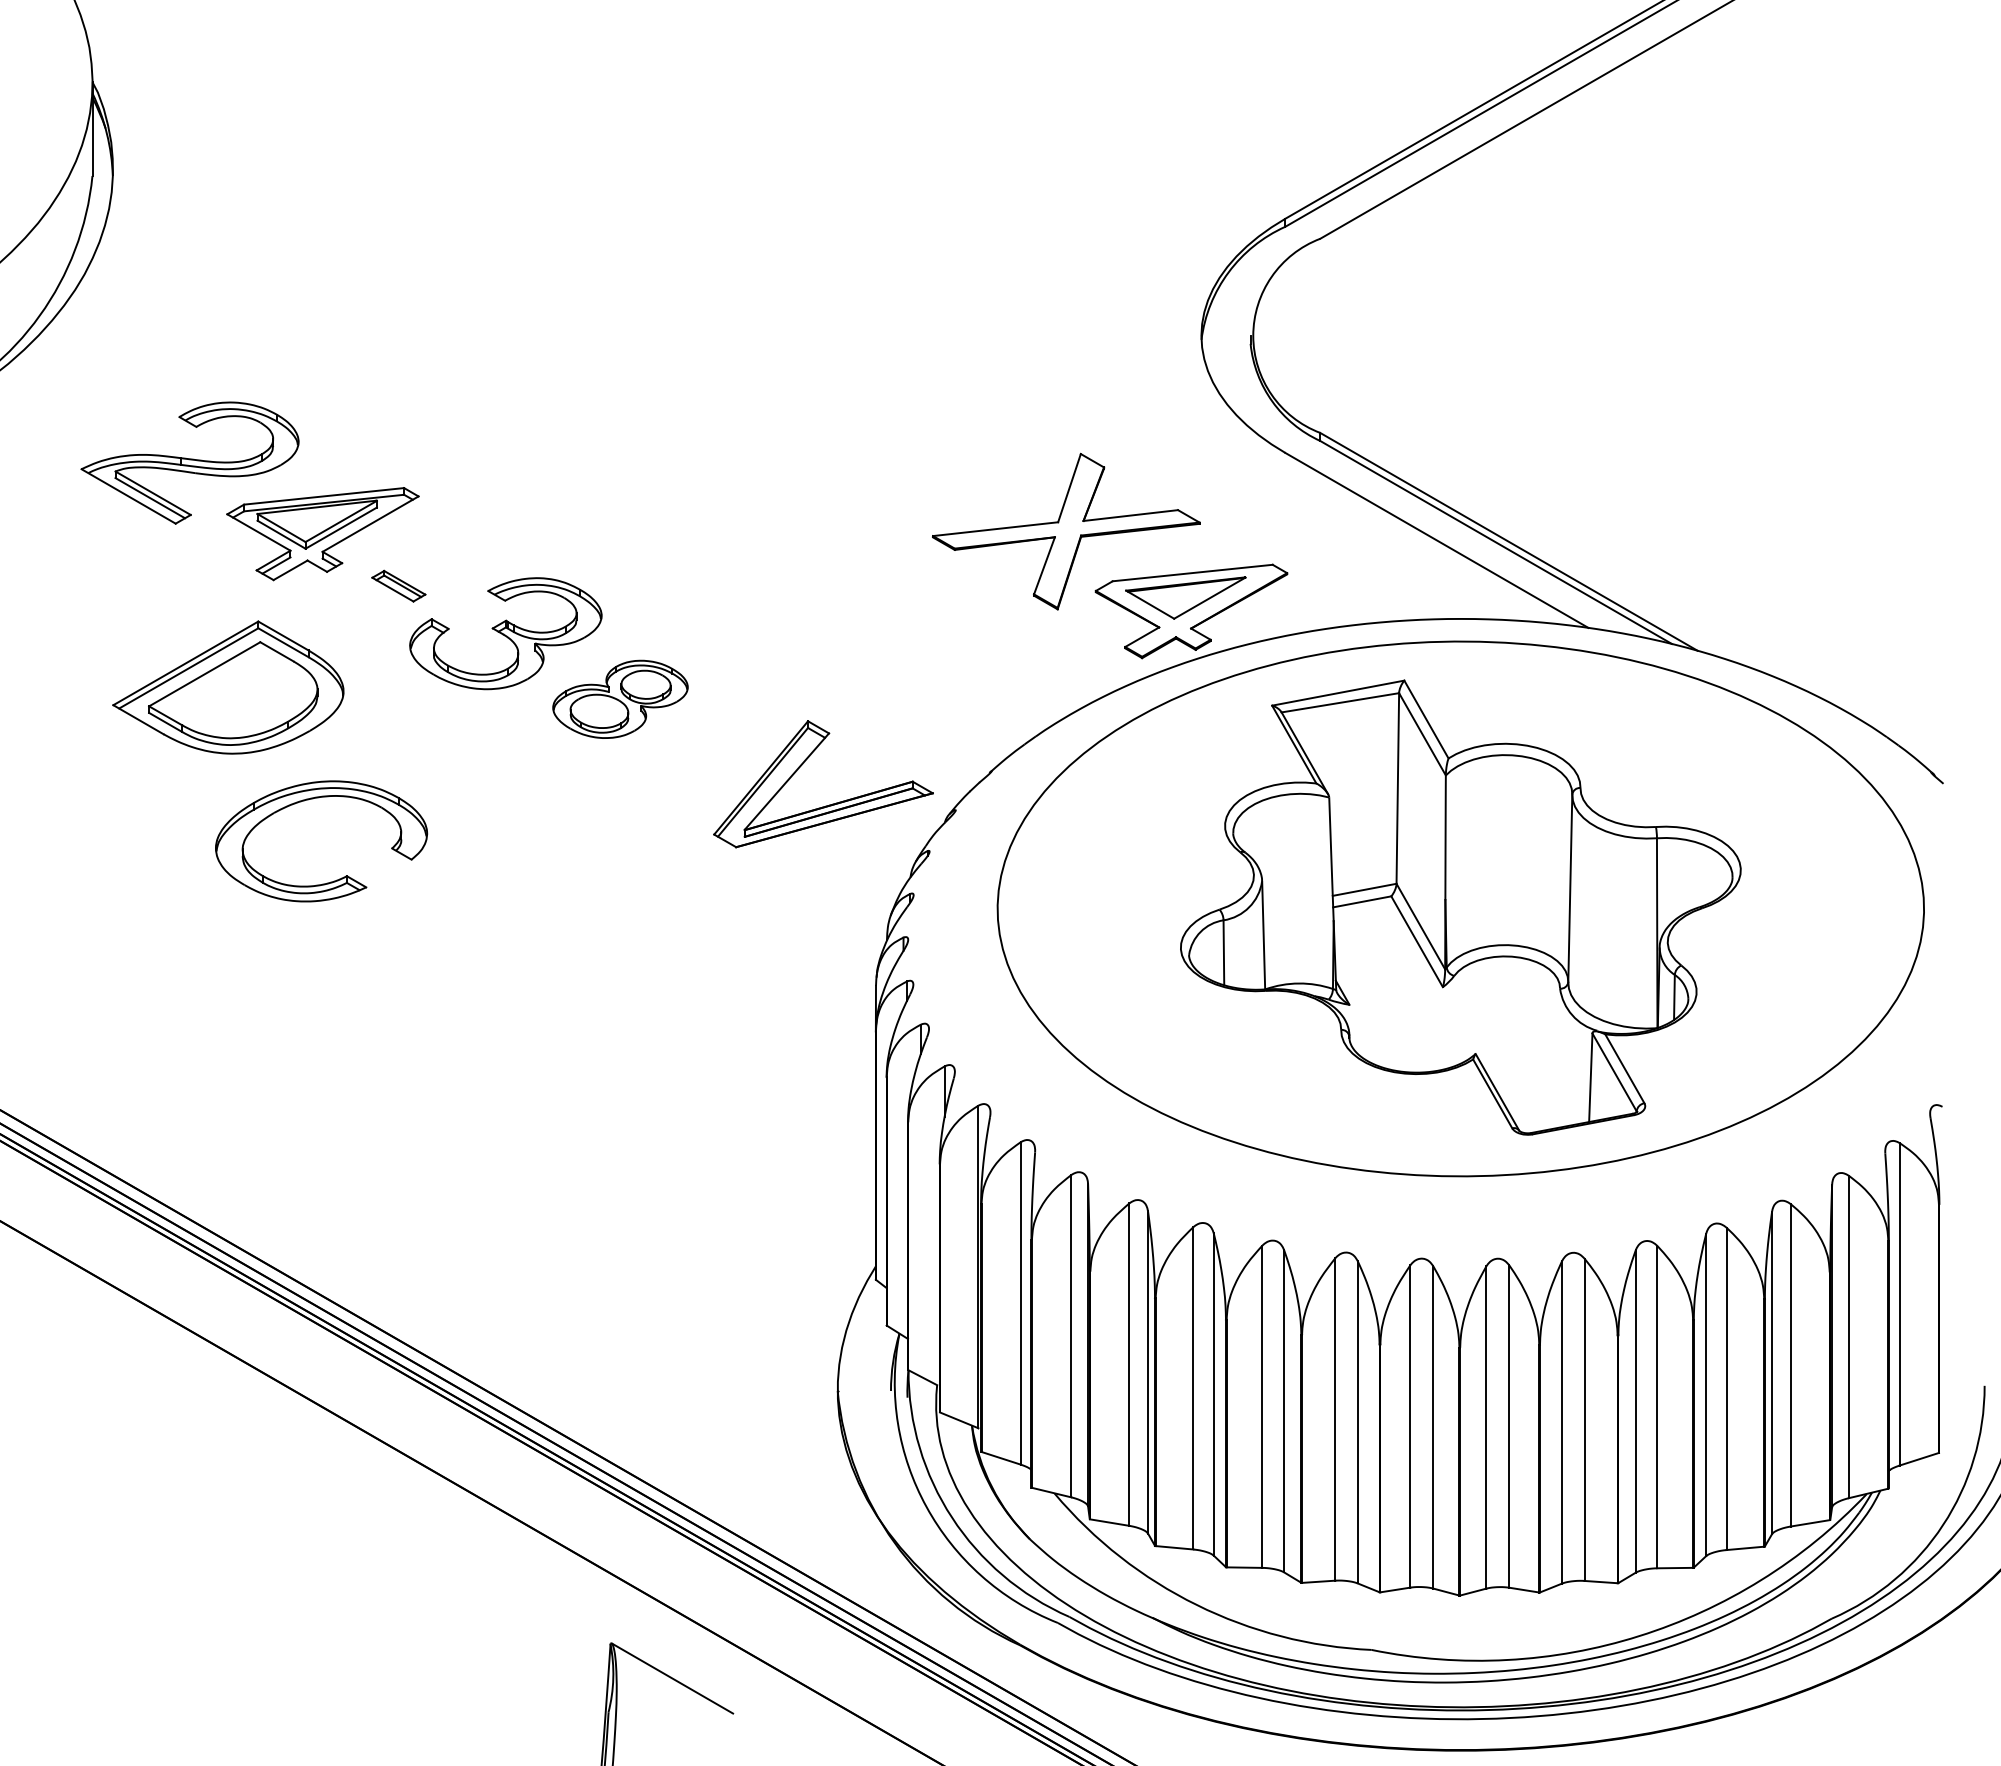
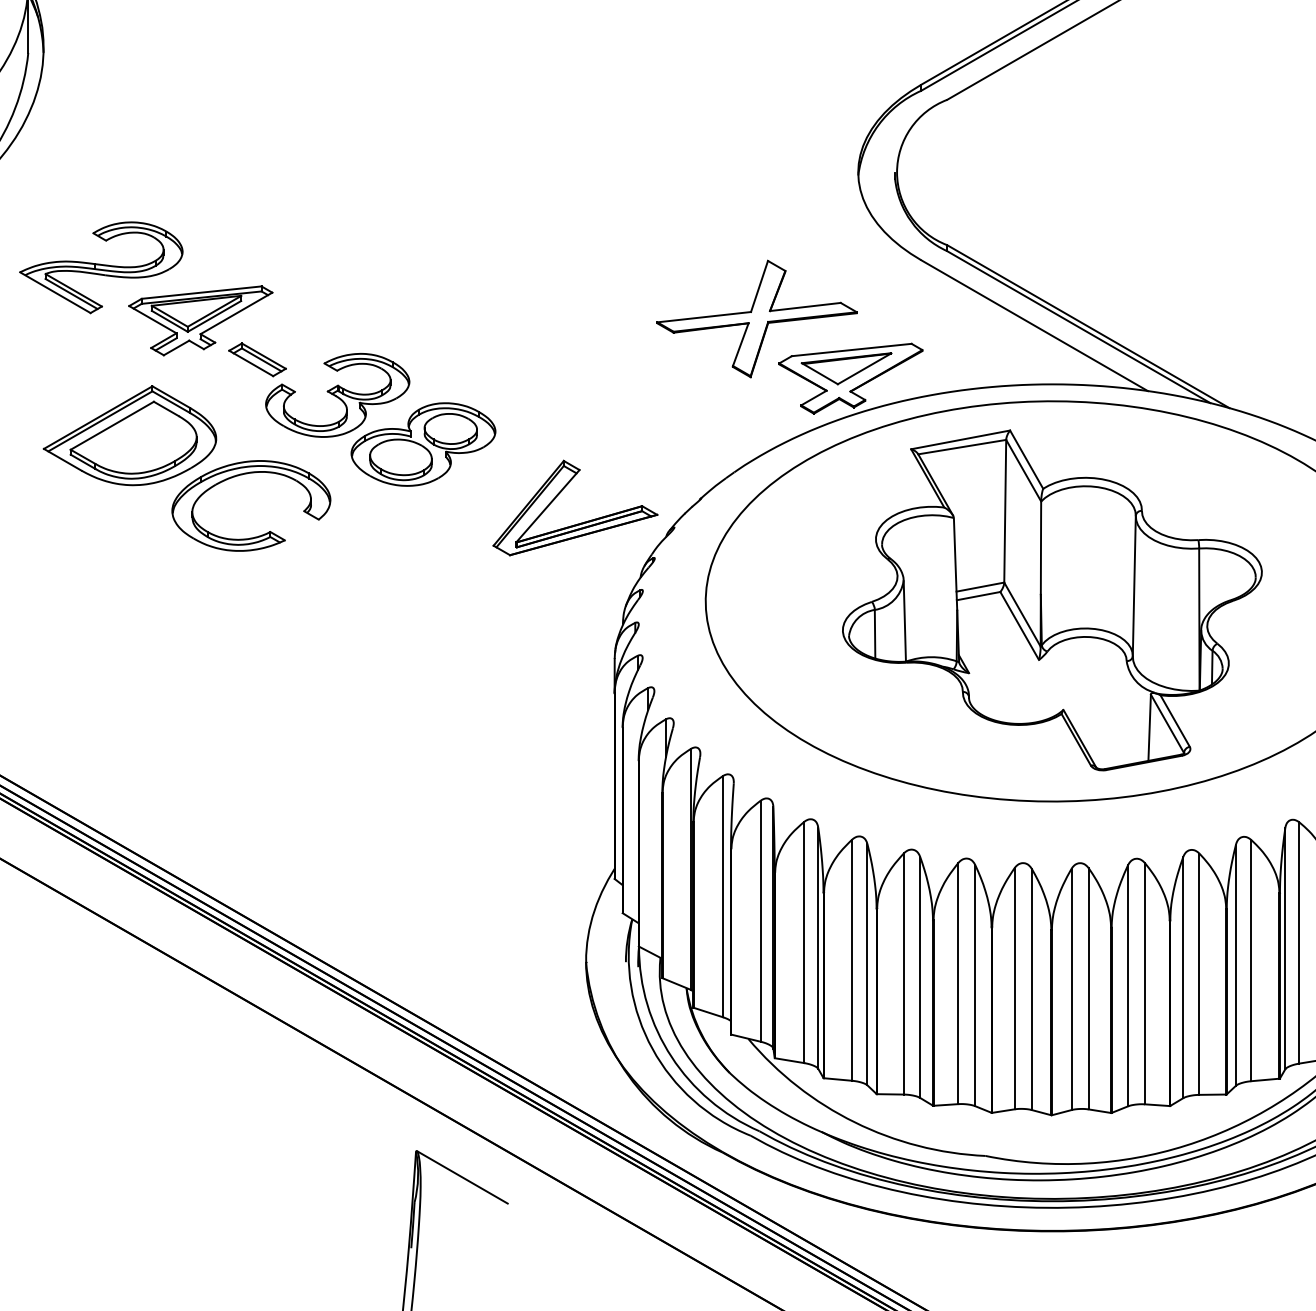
part: (398, 586) -> (257, 360), size x1.43
part: (620, 699) -> (423, 444), size x1.43
part: (336, 879) -> (262, 534), moved

